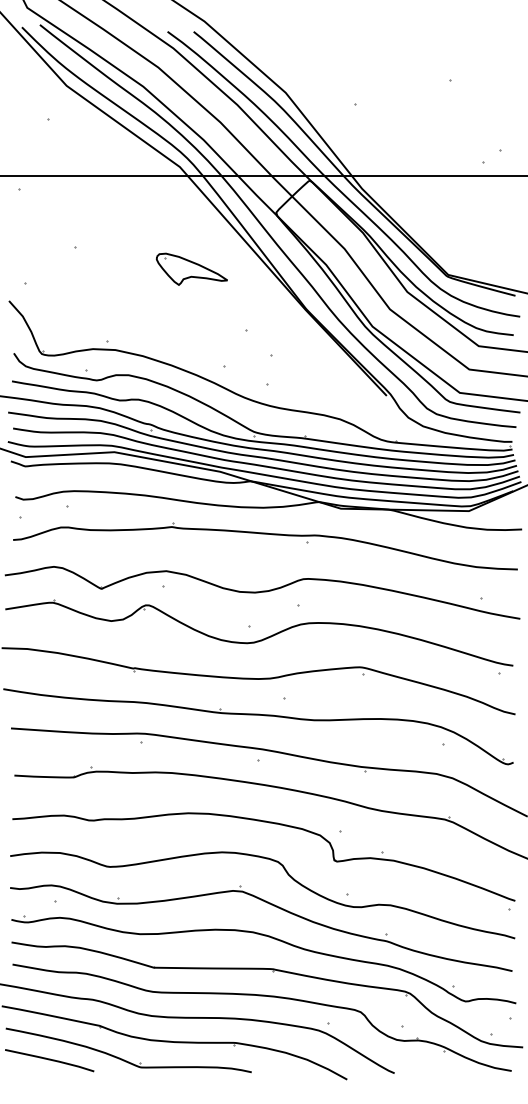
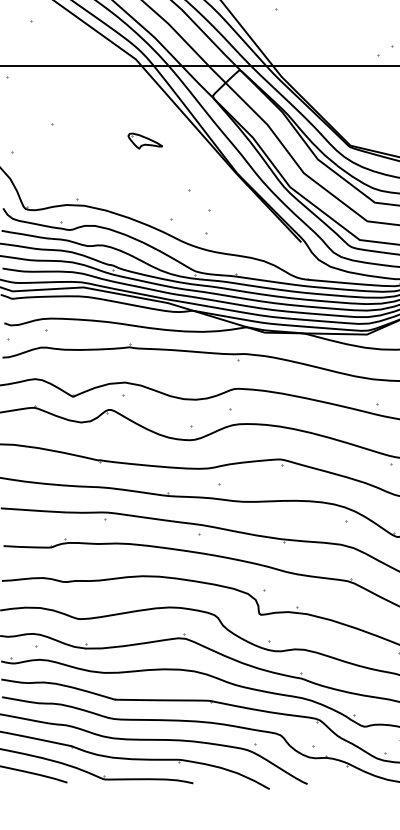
part: (191, 268) -> (145, 140), size x0.6

